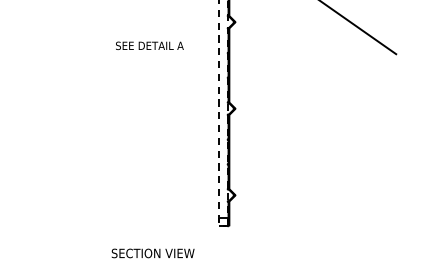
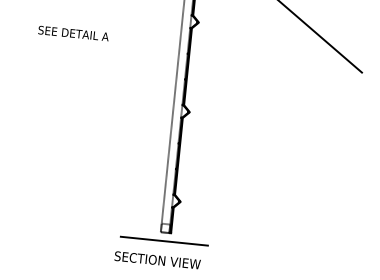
text: (149, 45) -> (73, 33), moved
line: (223, 234) -> (164, 241), added
text: (152, 253) -> (156, 260), moved

